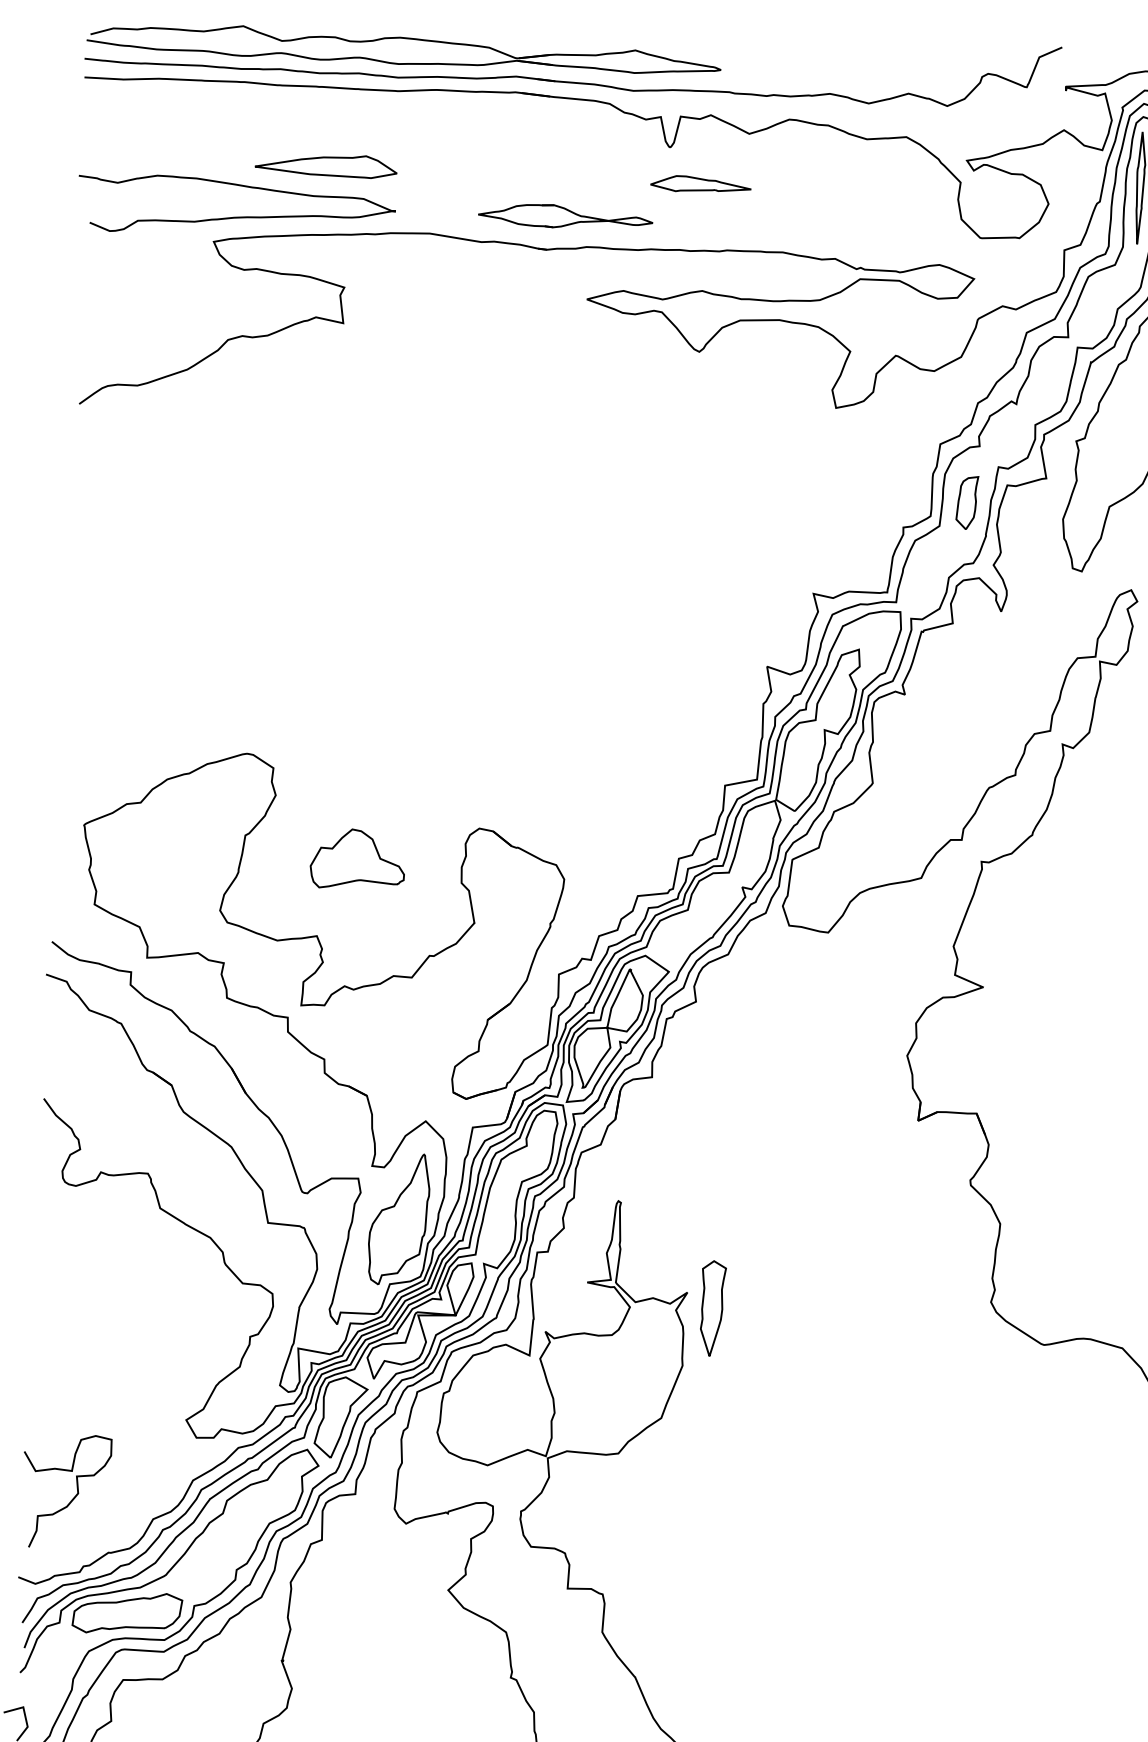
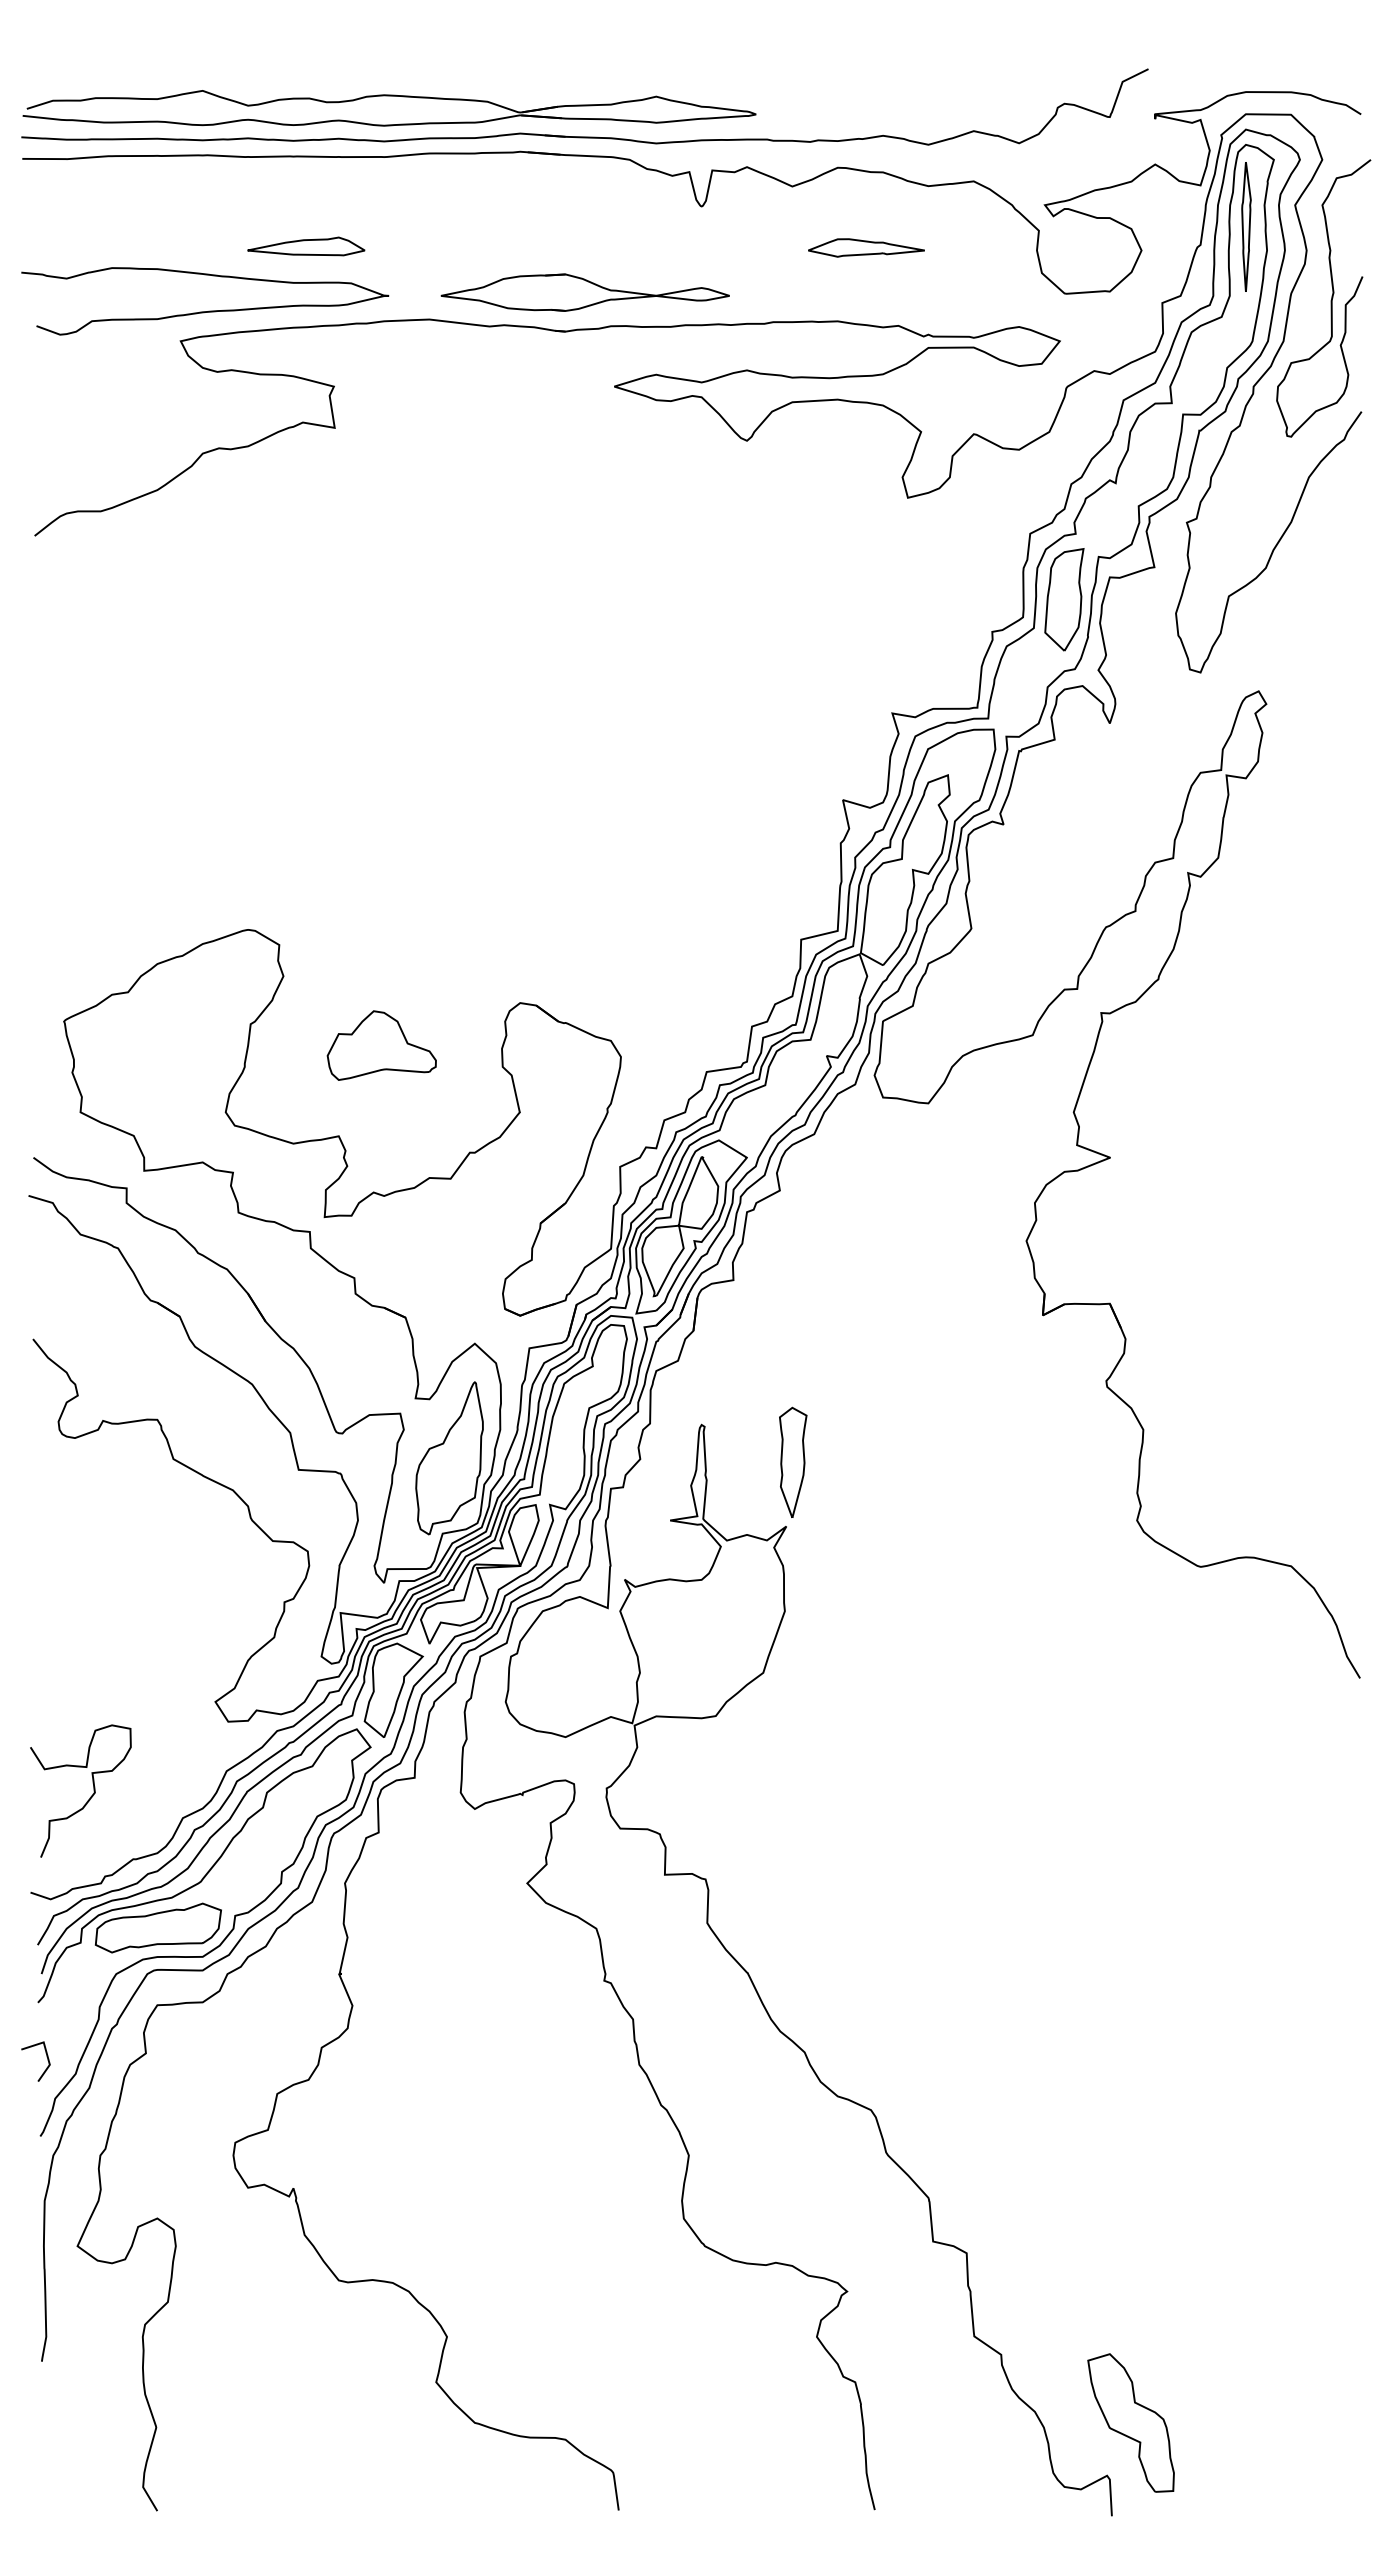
part: (326, 165) -> (306, 246), size x0.71
part: (701, 184) -> (866, 247), moved
part: (565, 216) -> (584, 292), size x1.43
part: (967, 502) -> (1064, 599), size x1.67
part: (712, 1307) -> (793, 1461), moved

